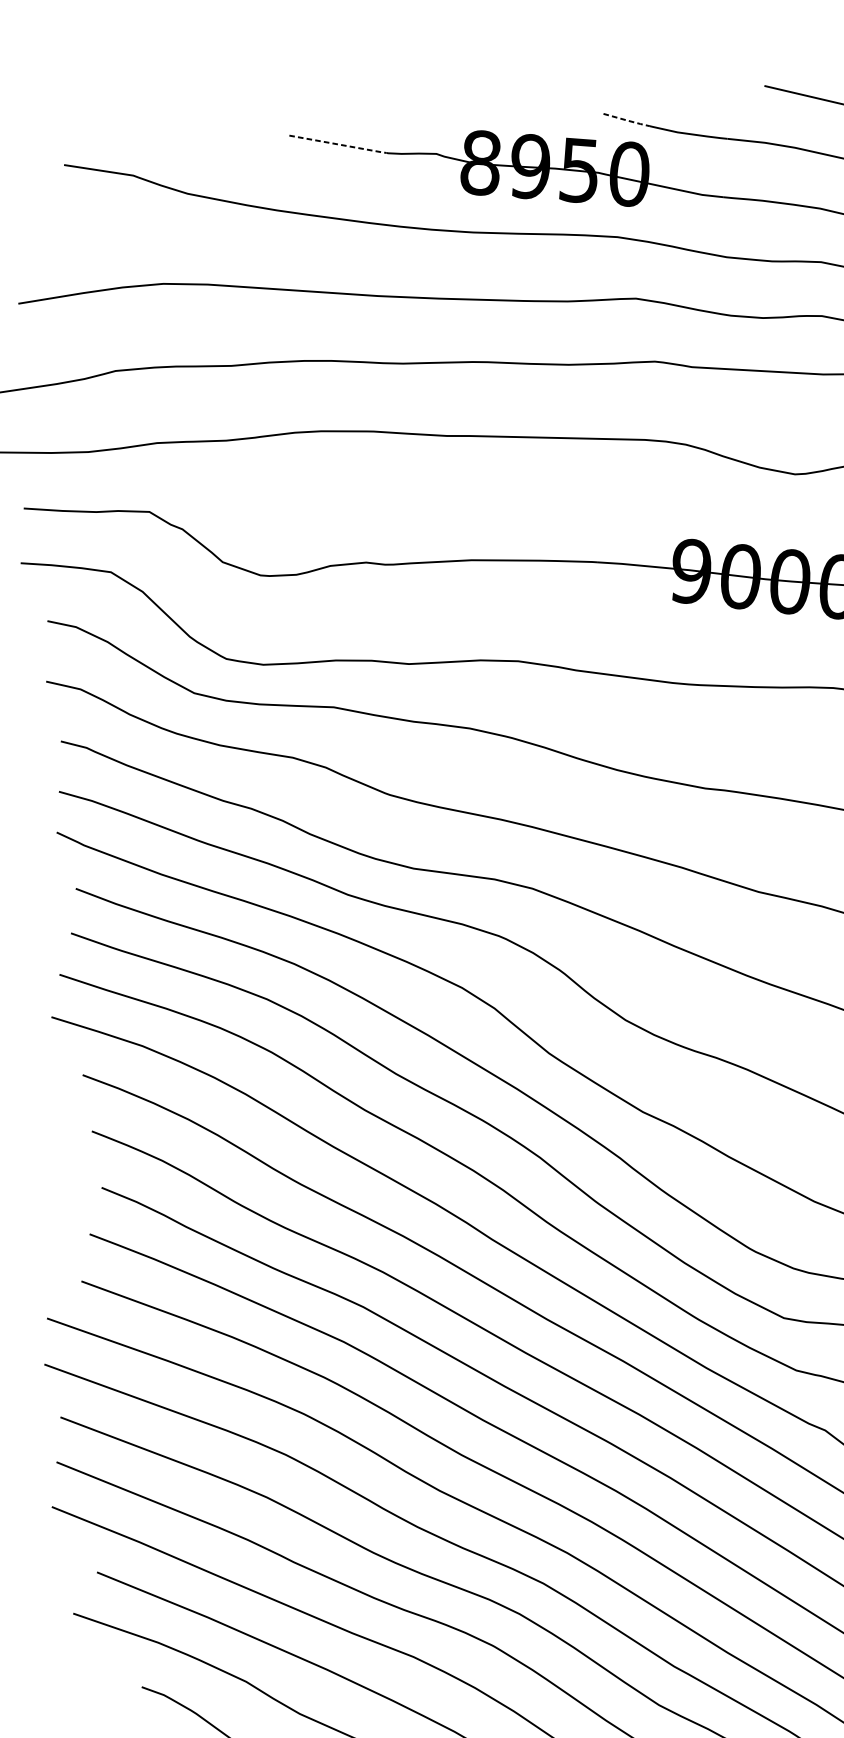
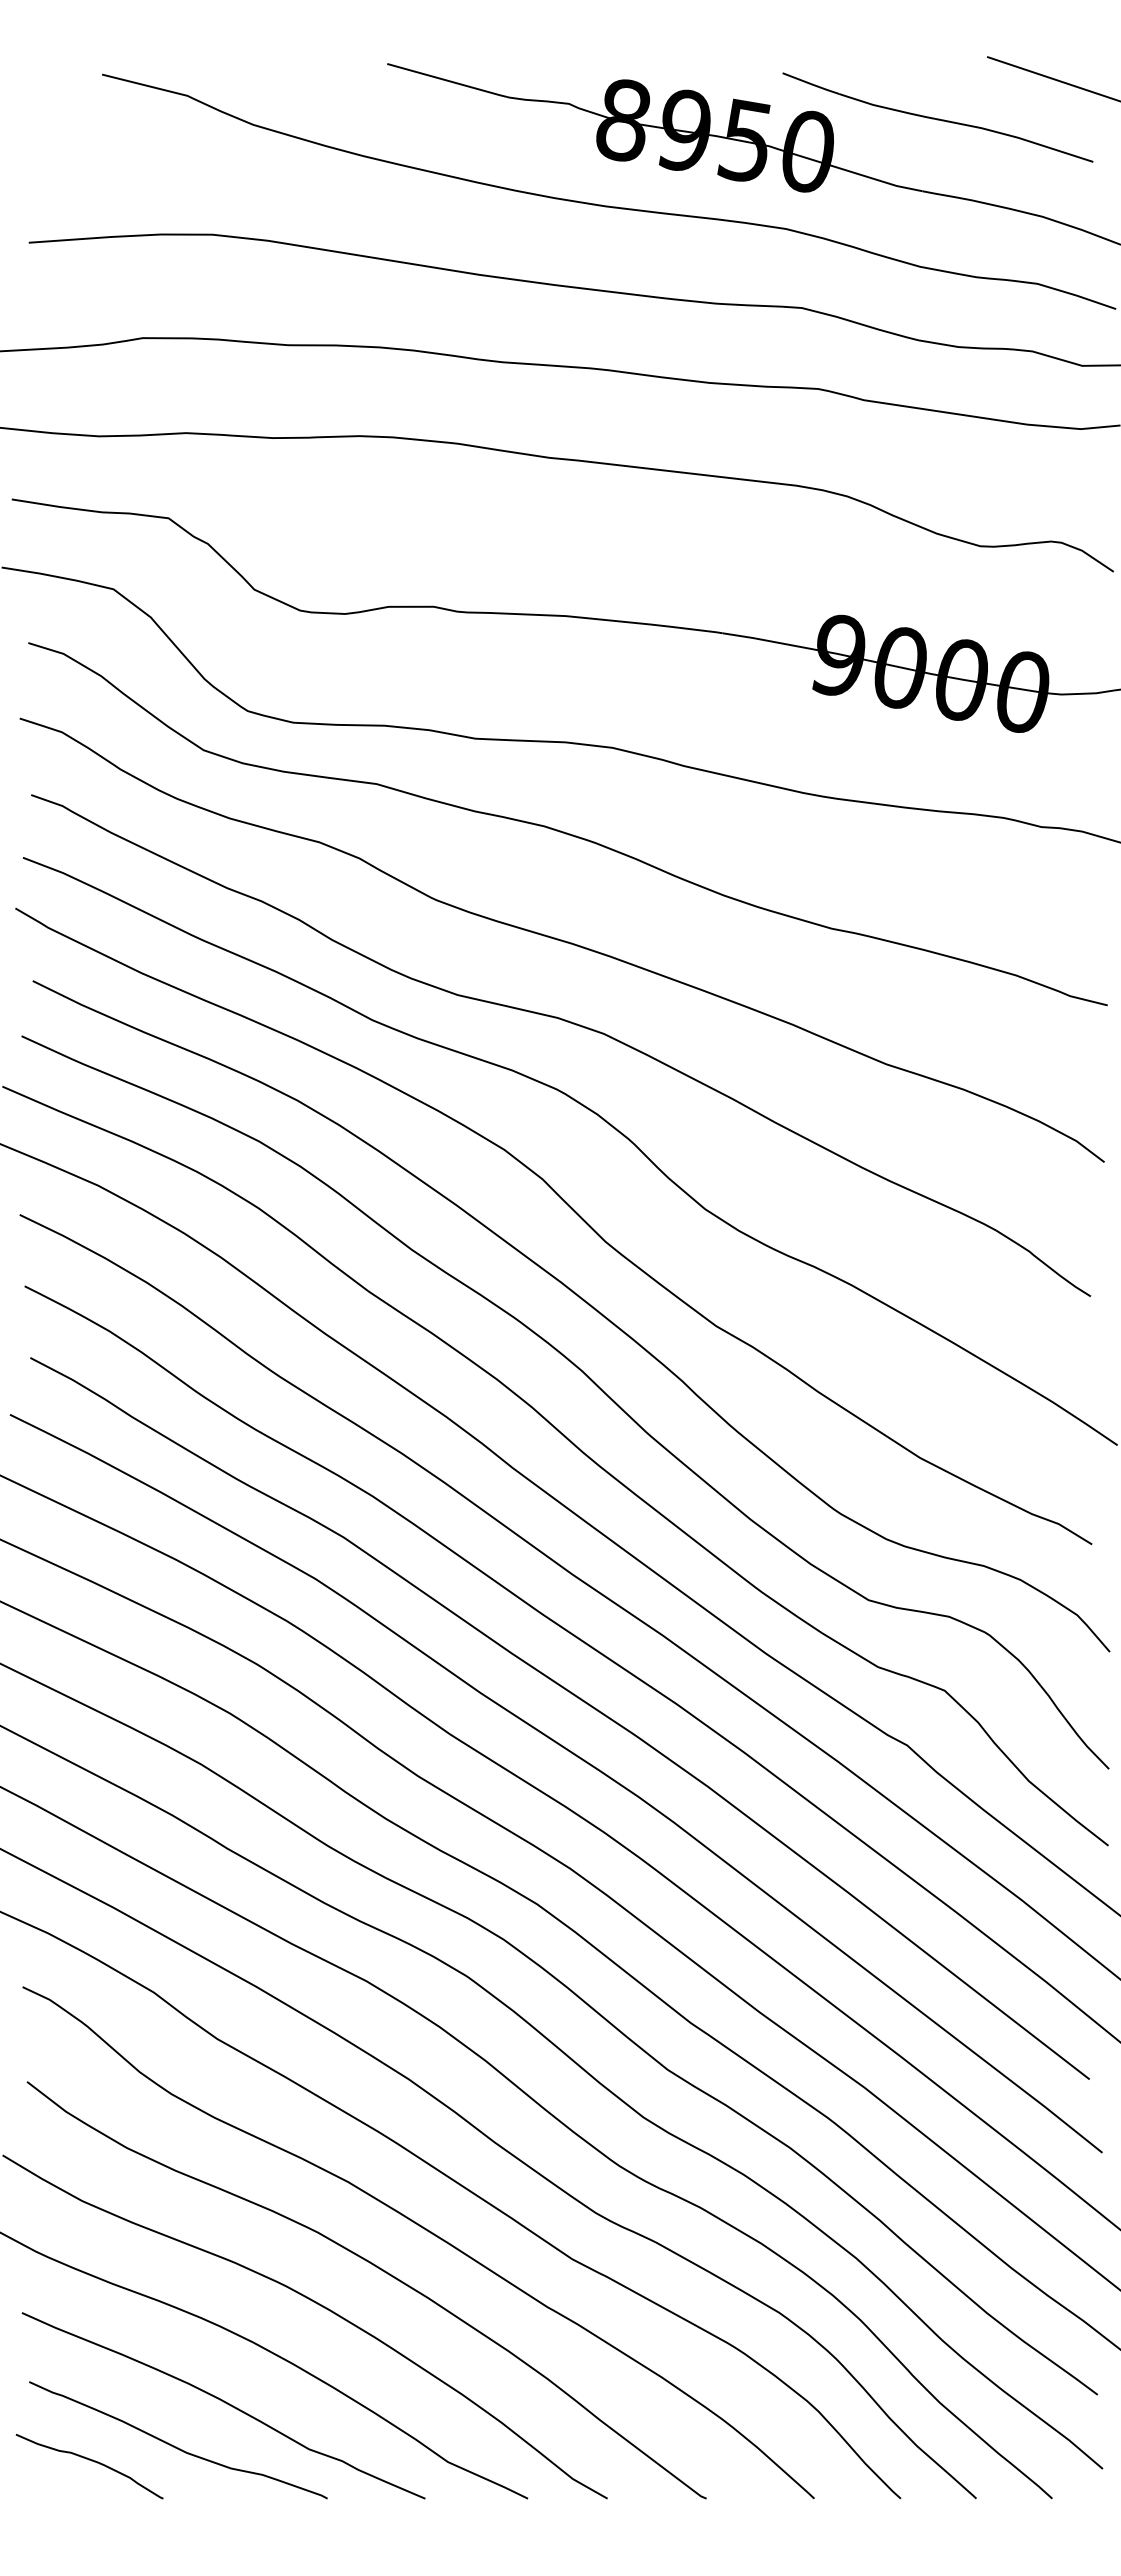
line: (628, 120) -> (812, 84), dashed -> solid
line: (338, 144) -> (447, 80), dashed -> solid

